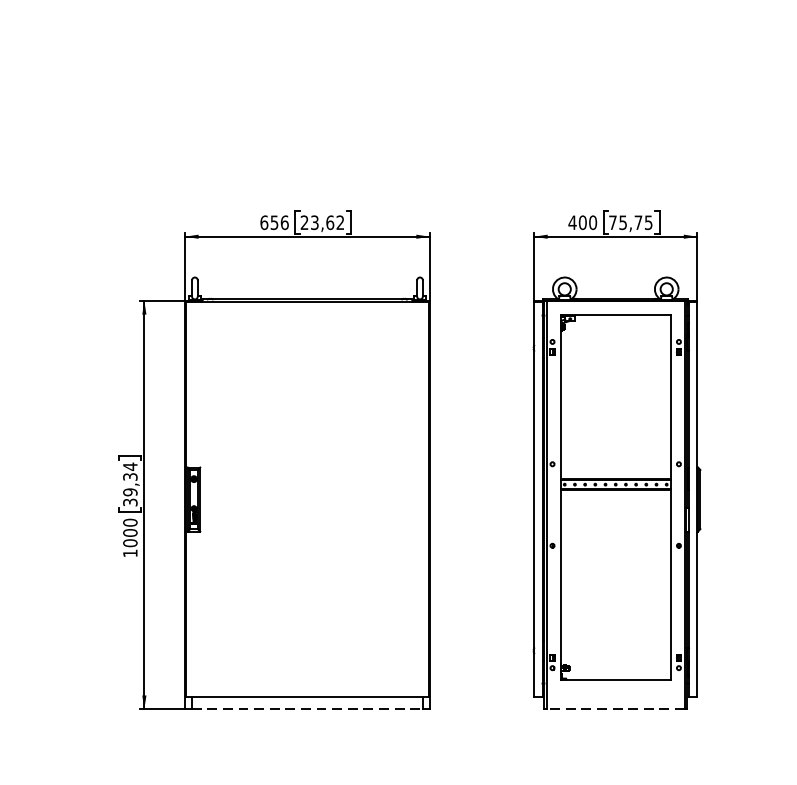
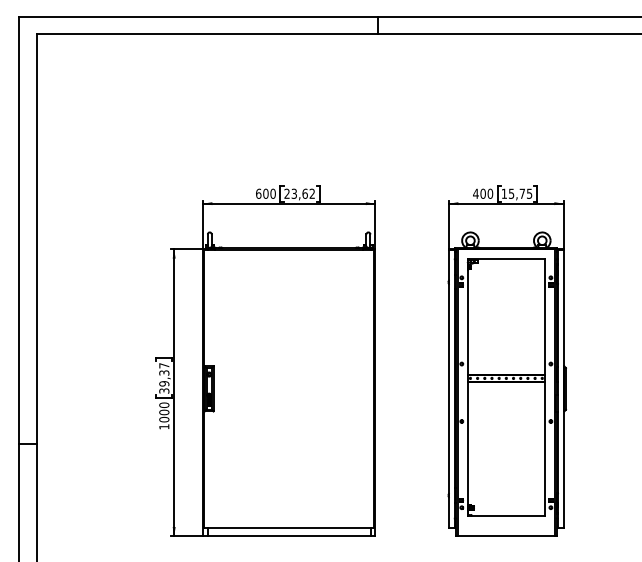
text: (279, 222) -> (269, 193), 656 -> 600
text: (611, 222) -> (503, 193), 75,75 -> 15,75
text: (130, 466) -> (164, 365), 39,34 -> 39,37
line: (308, 708) -> (289, 536), dashed -> solid
line: (615, 708) -> (506, 536), dashed -> solid

